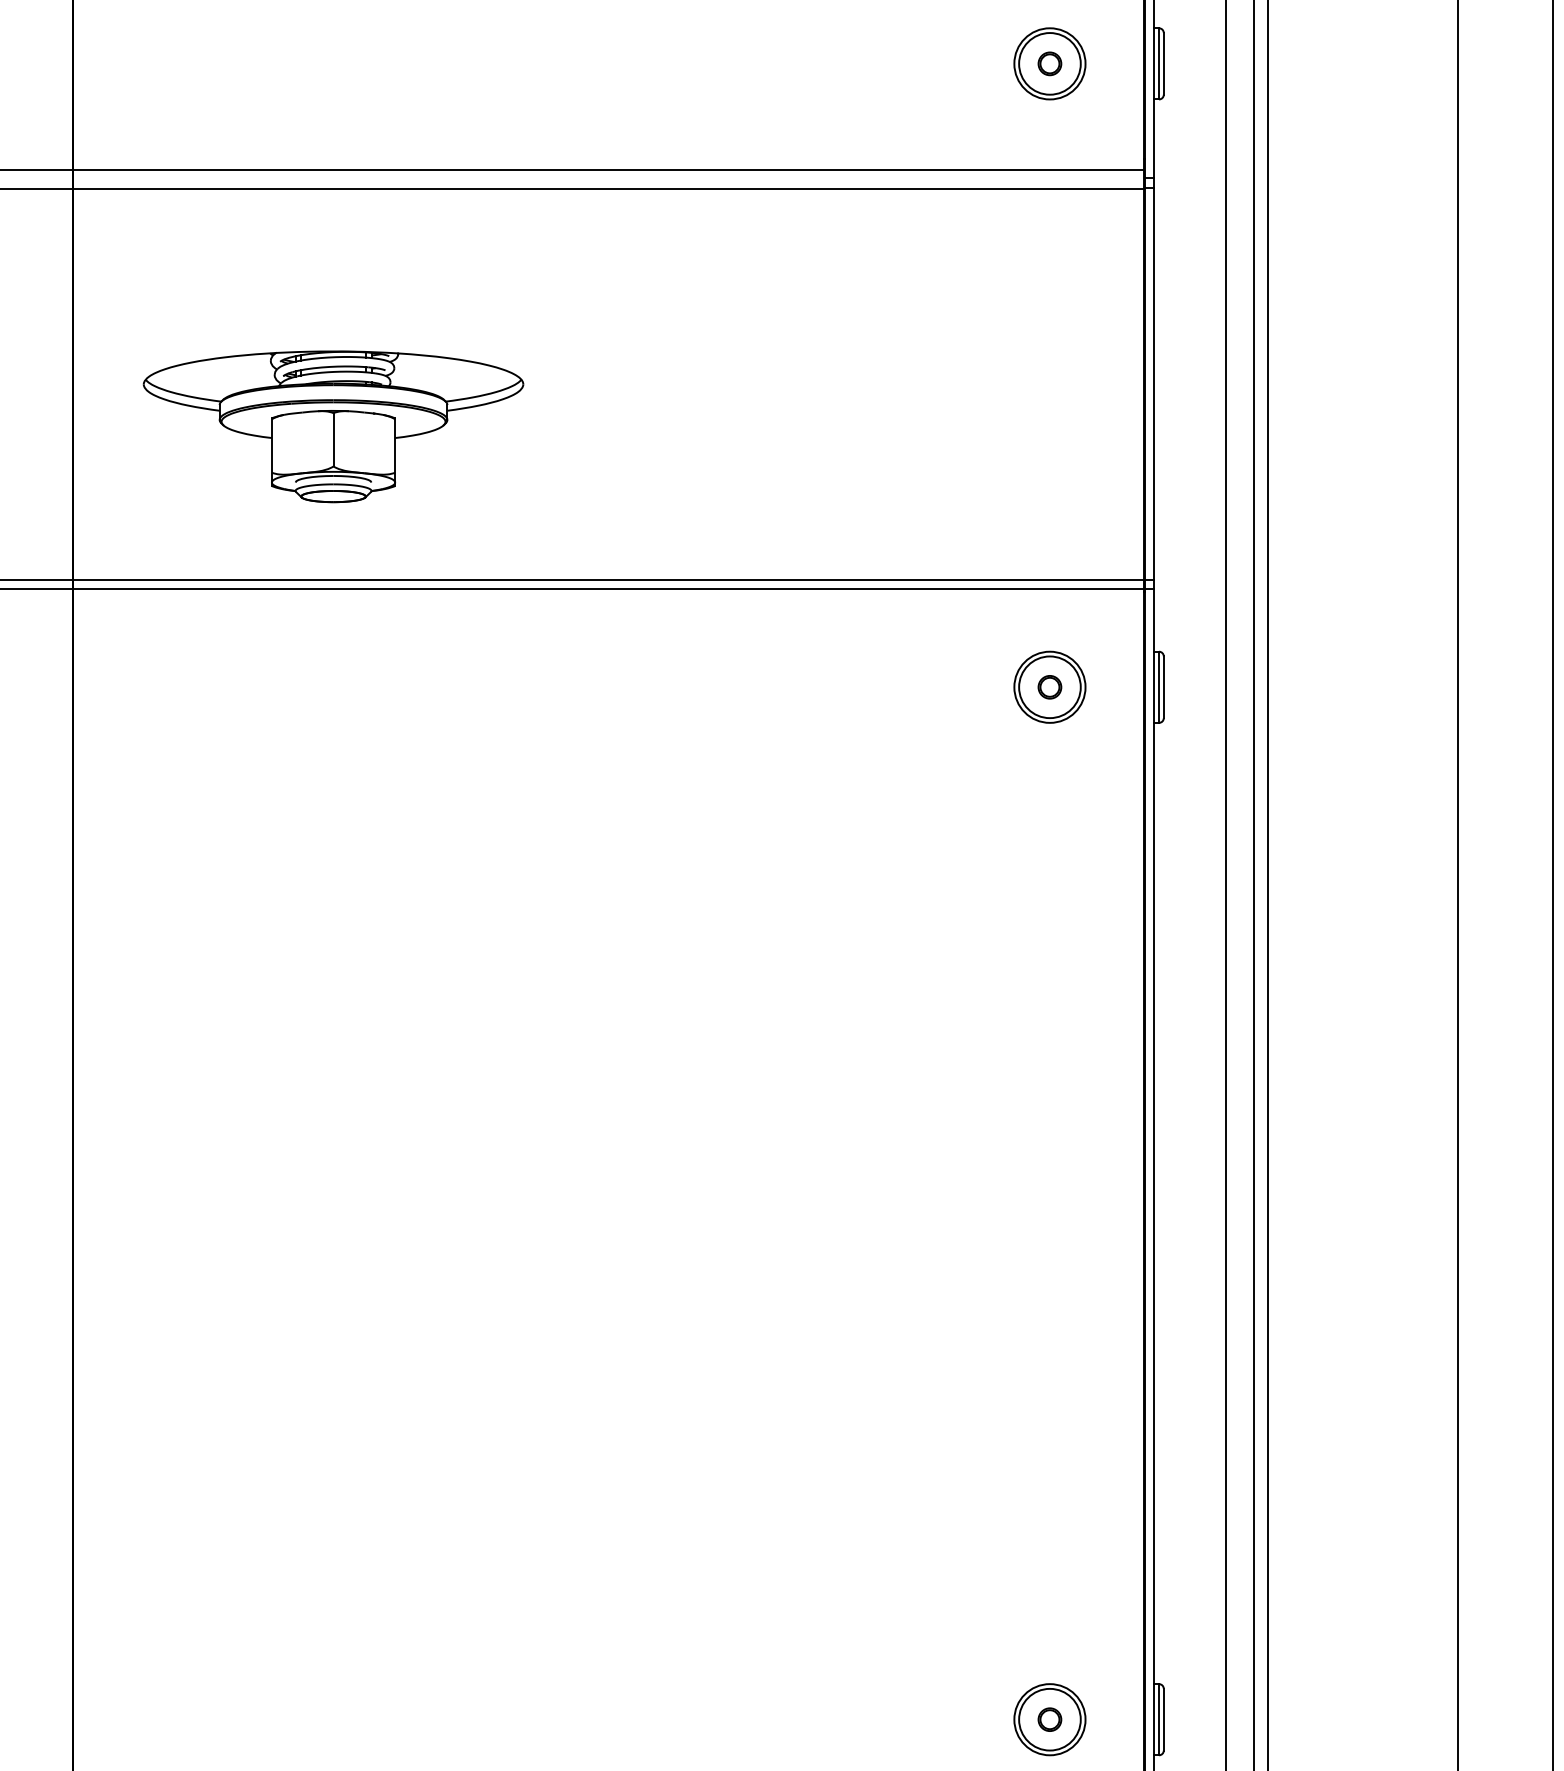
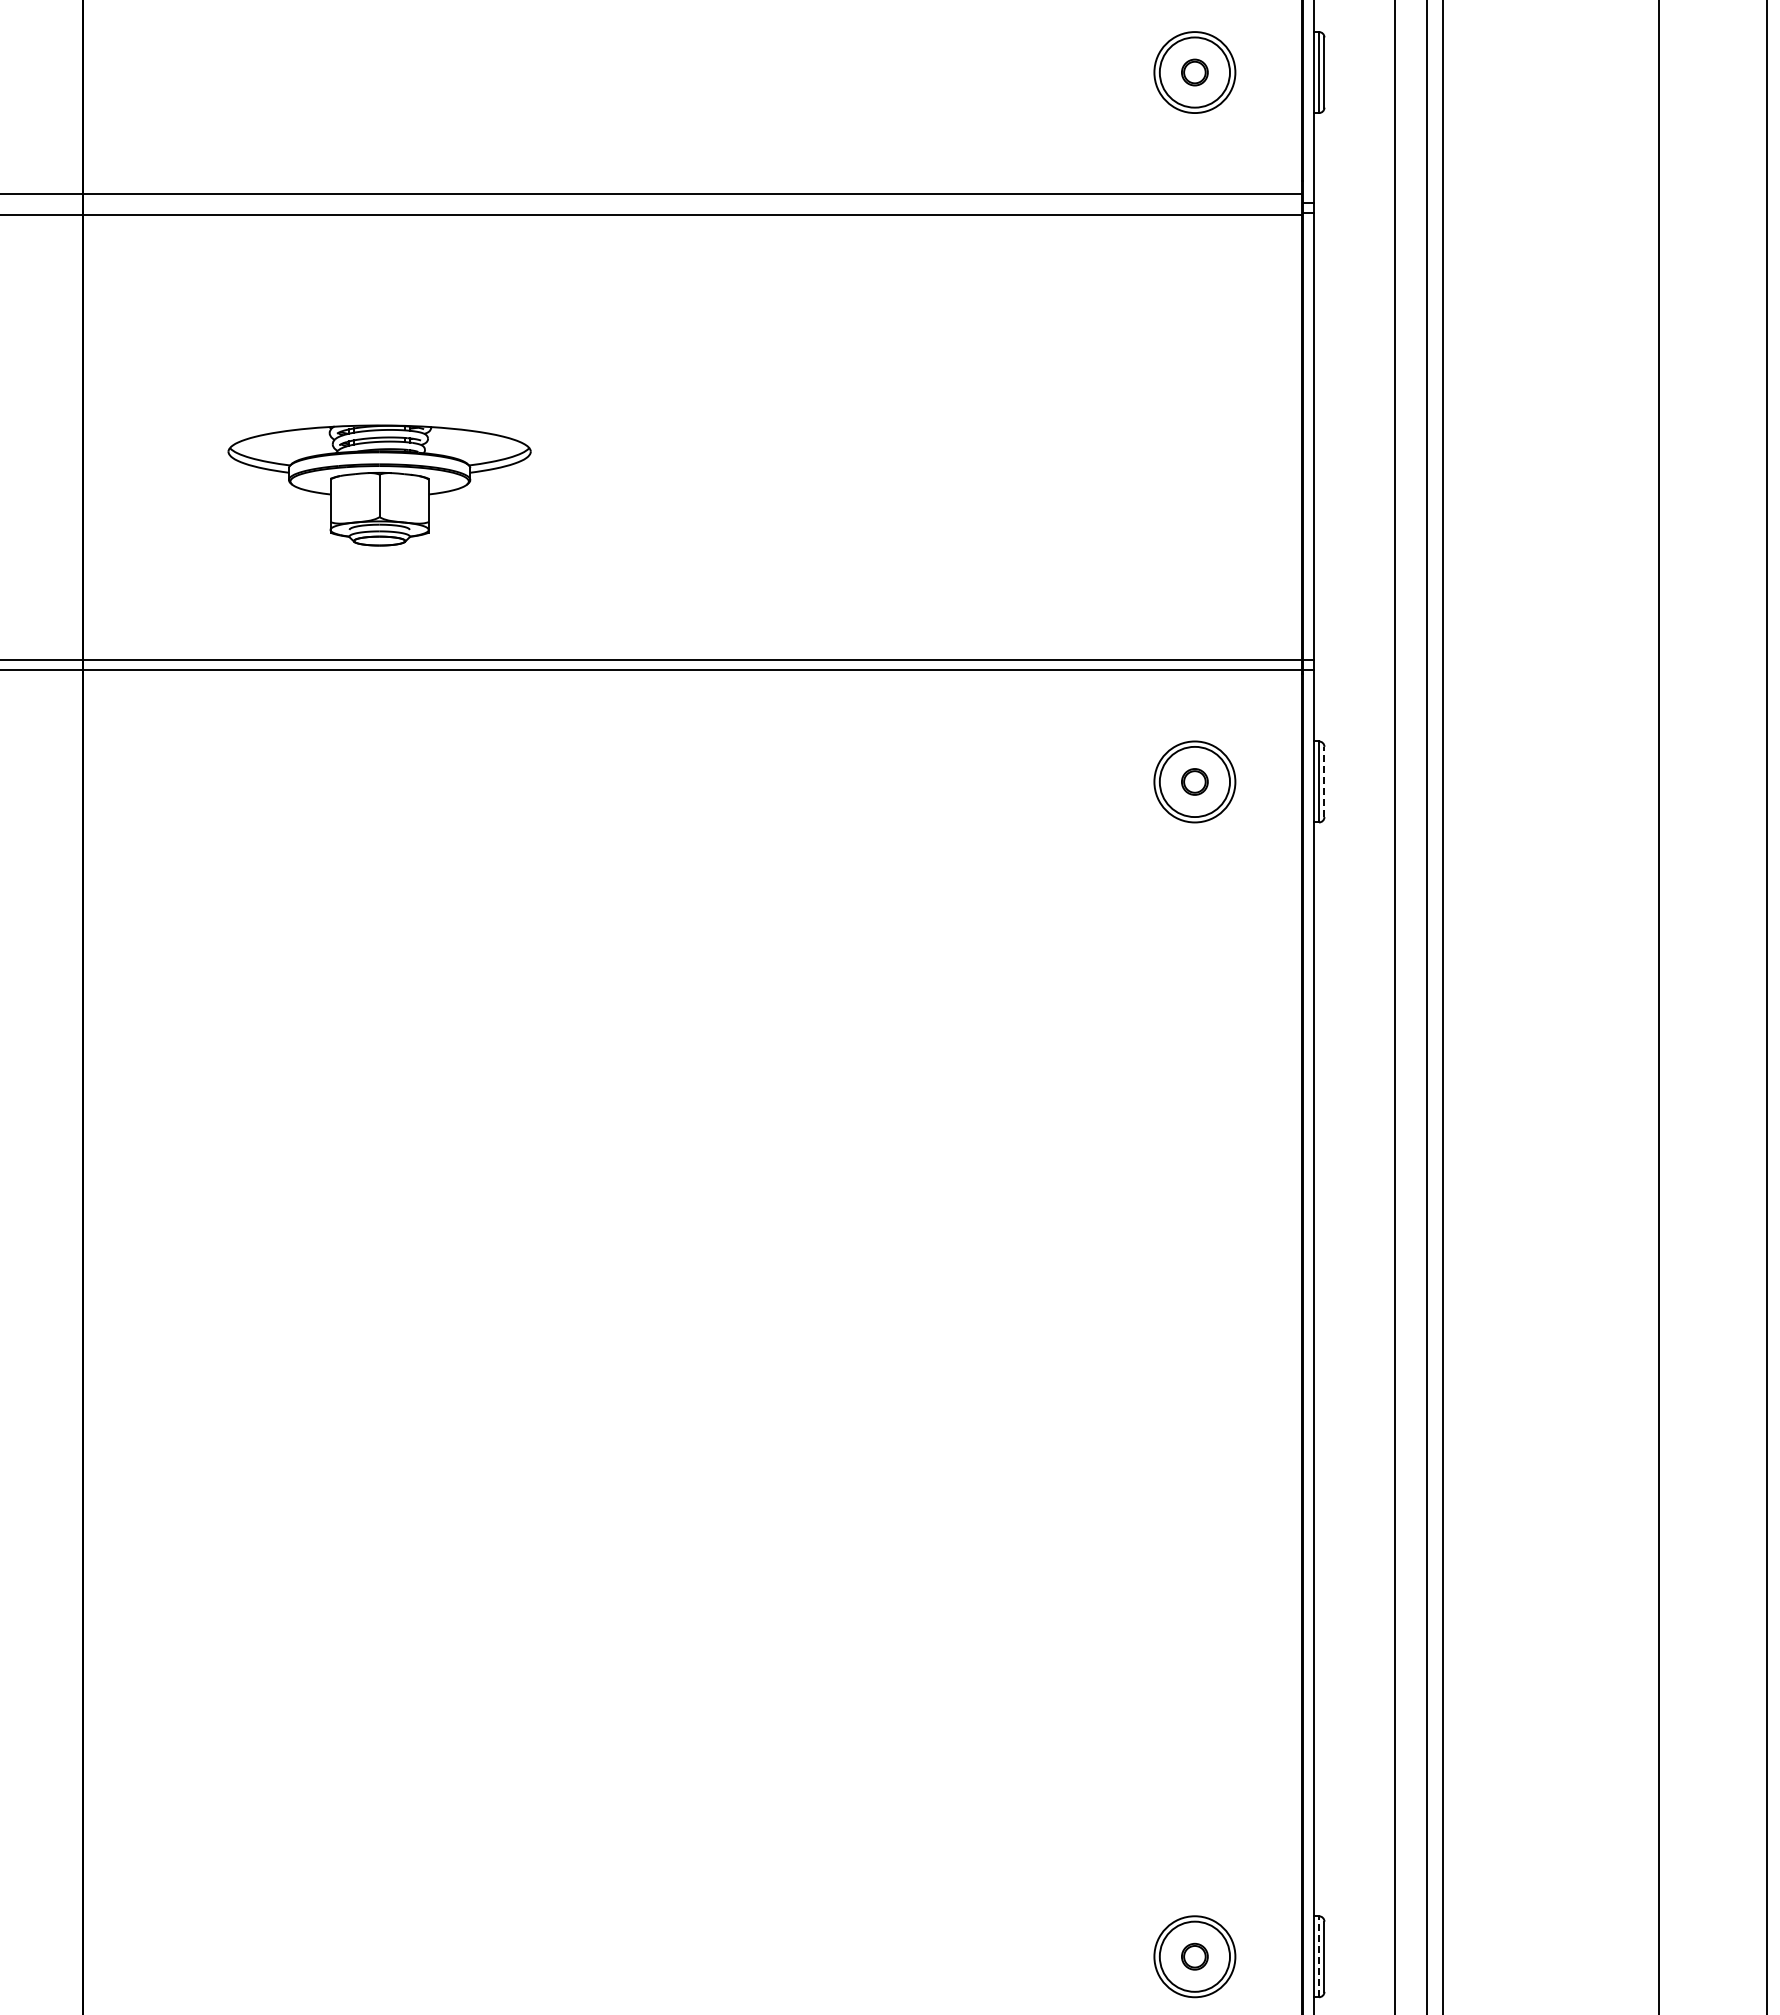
part: (333, 426) -> (379, 485), size x0.7
line: (1163, 686) -> (1324, 781), solid -> dashed
line: (1159, 1719) -> (1319, 1956), solid -> dashed

